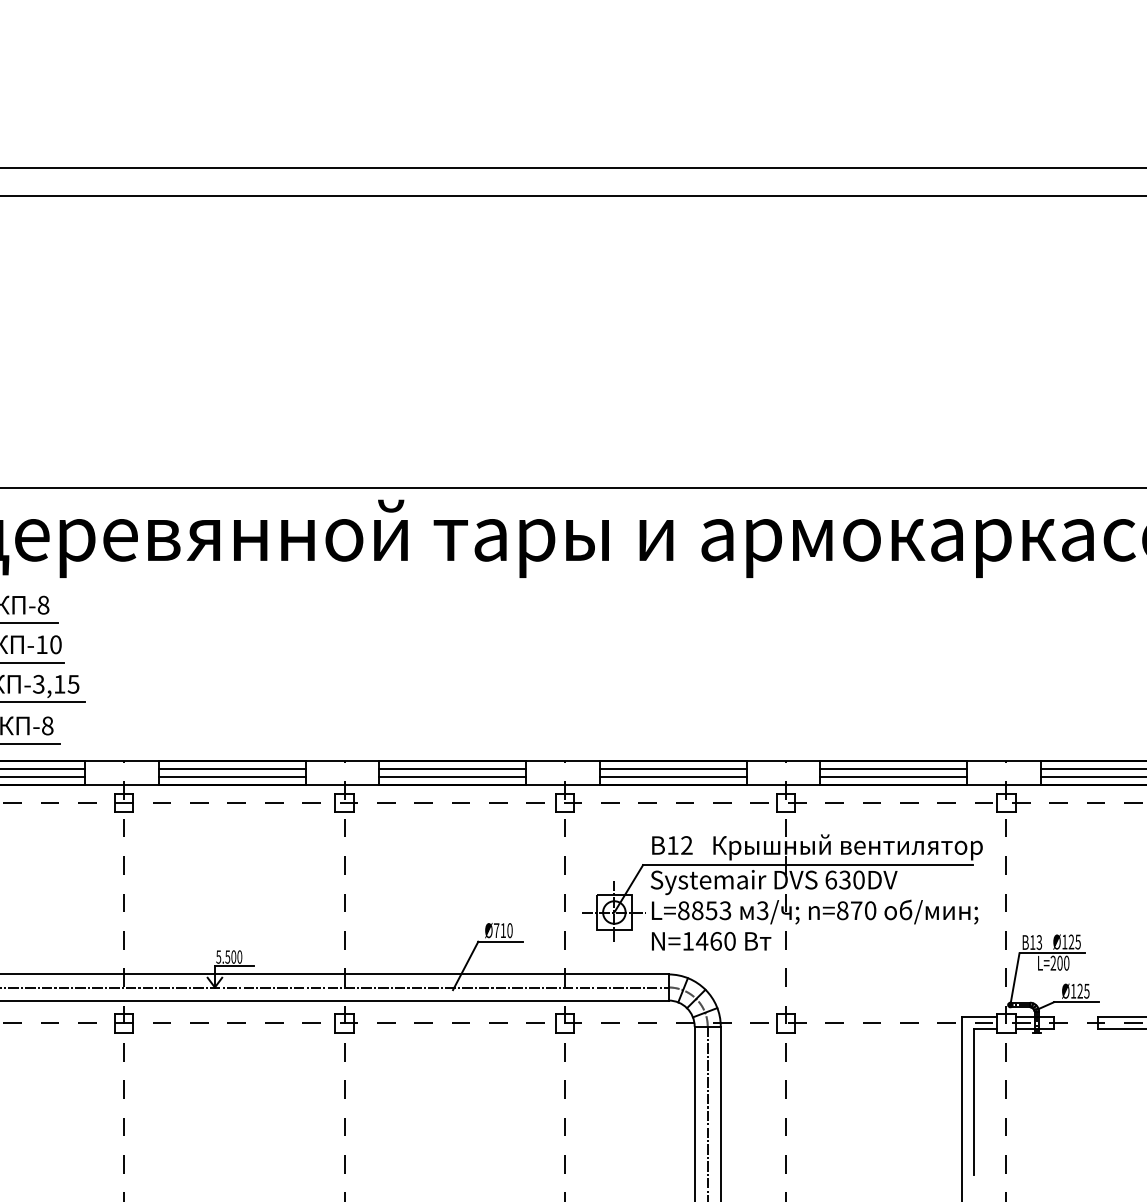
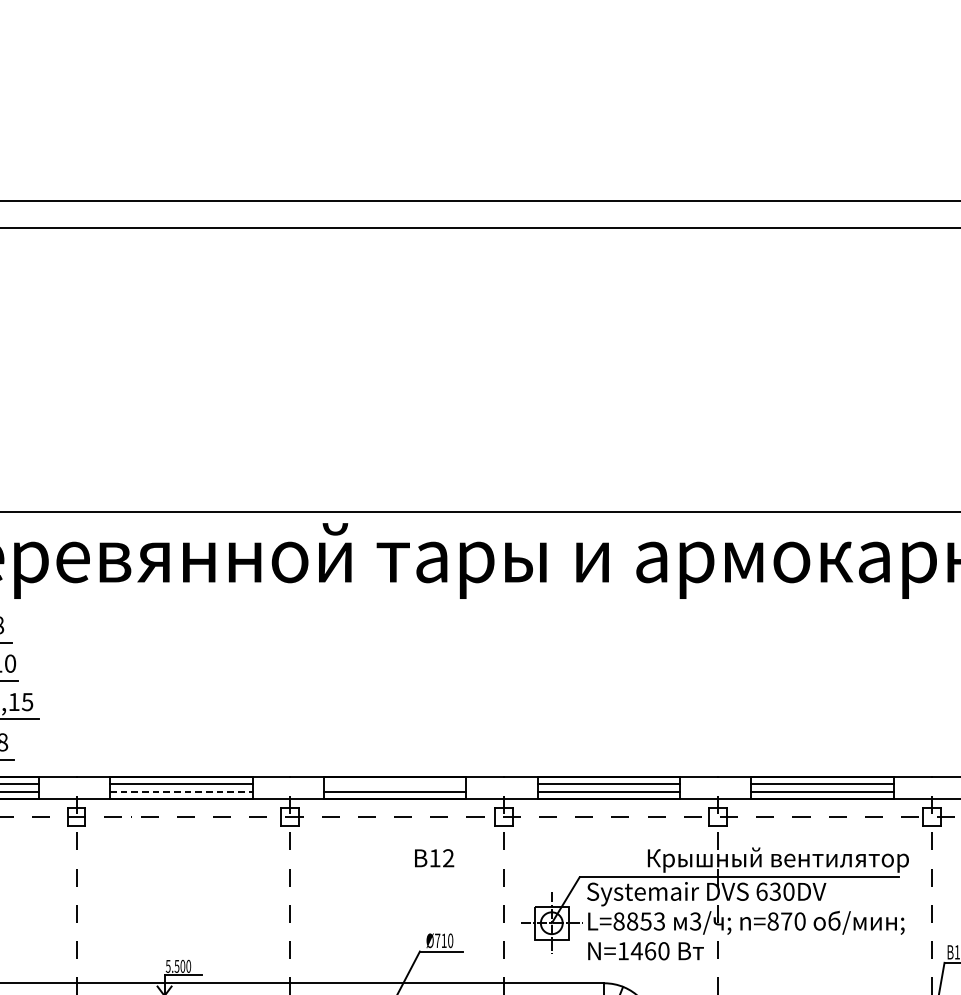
line: (452, 769) -> (394, 784), removed
line: (232, 776) -> (181, 791), solid -> dashed
text: (672, 845) -> (434, 858), moved

